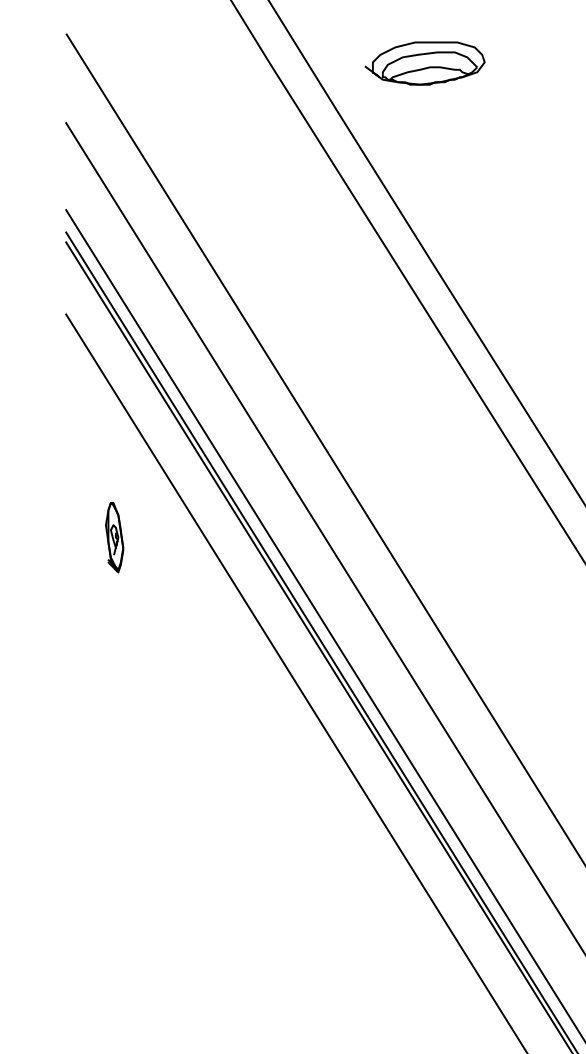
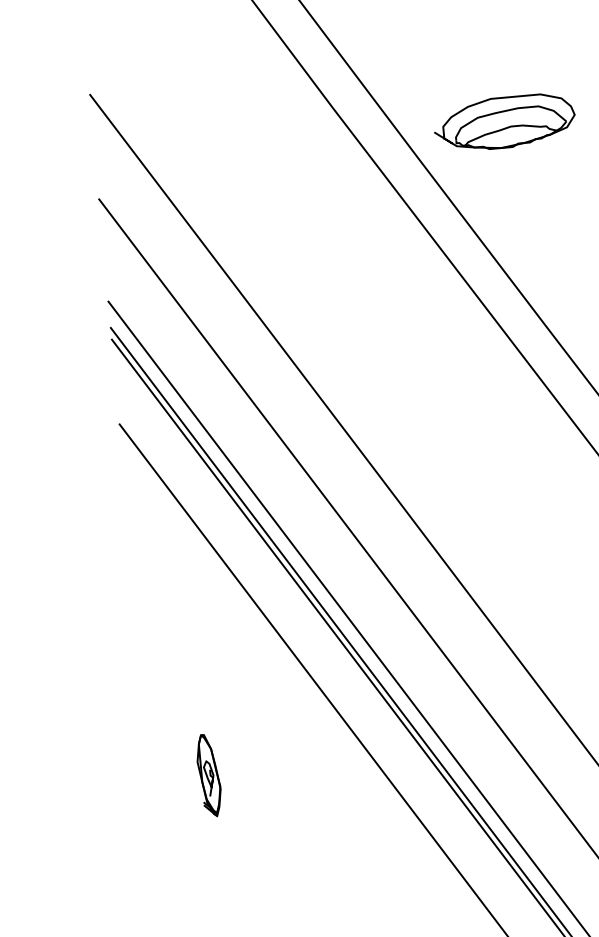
part: (424, 63) -> (504, 122), moved
part: (114, 537) -> (208, 775), moved

